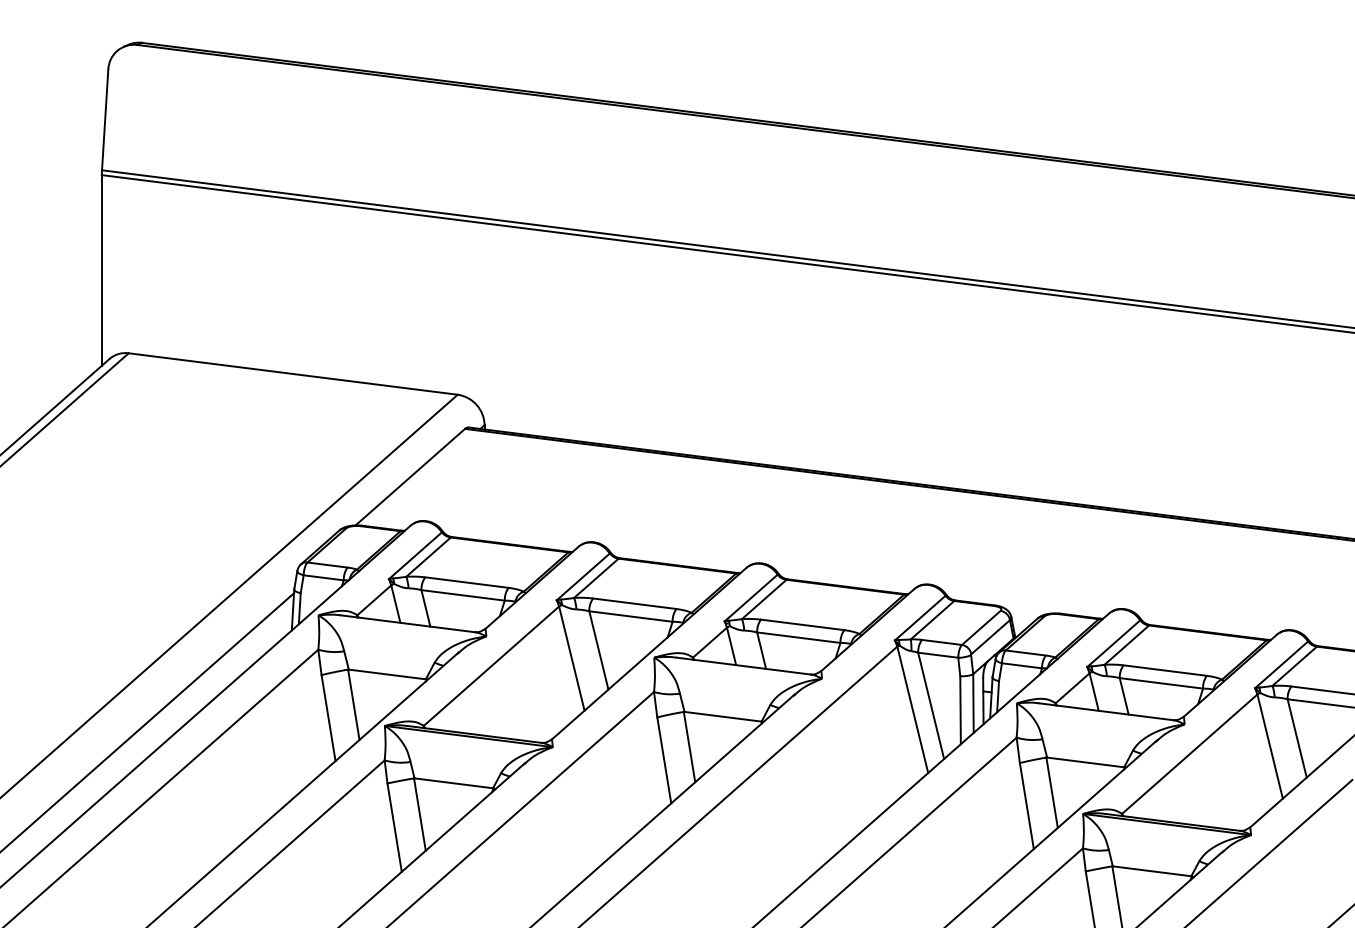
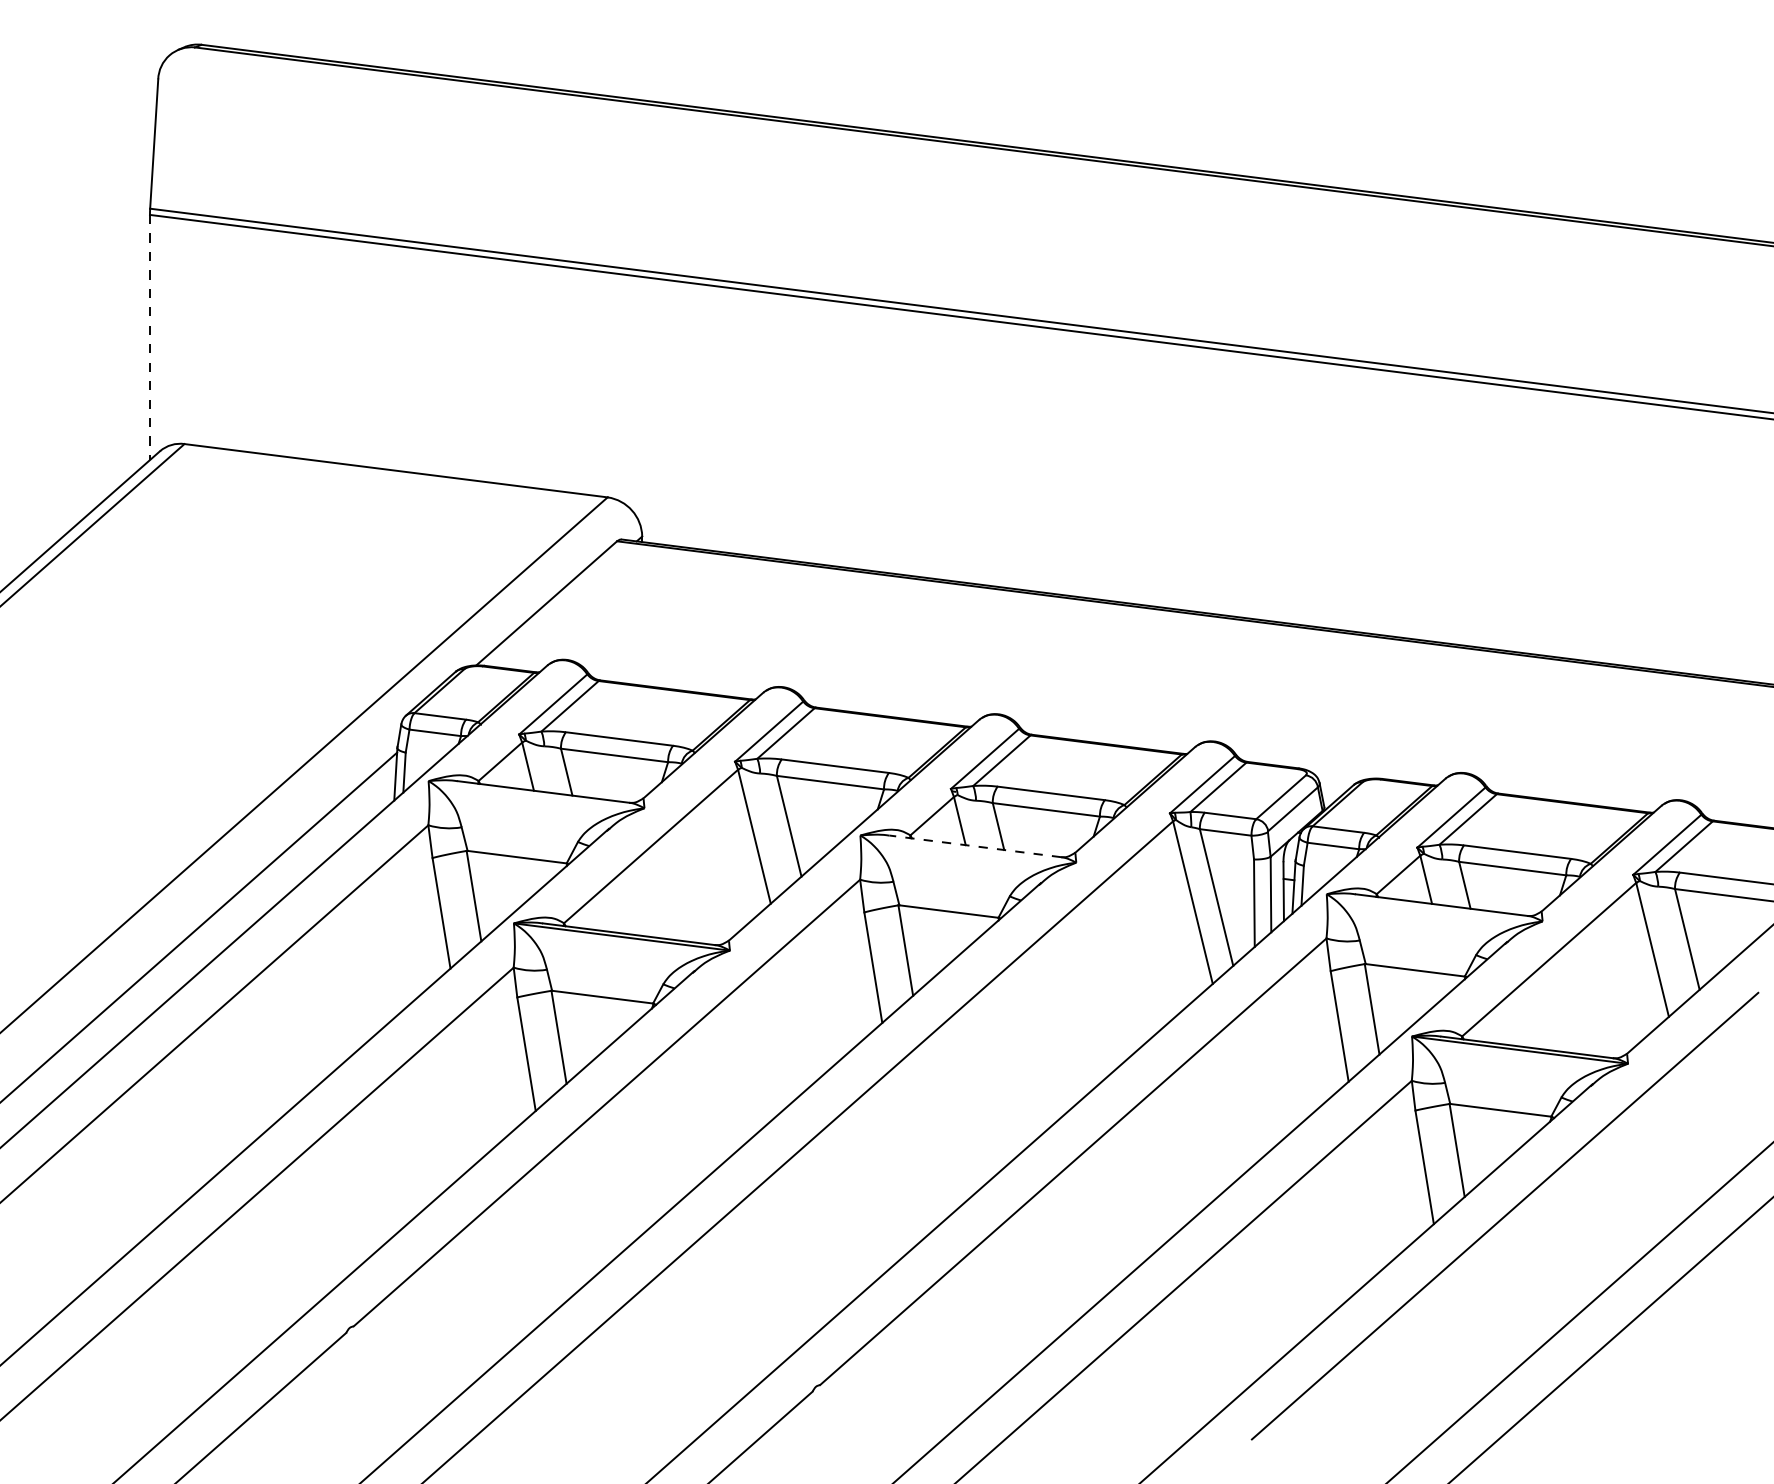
line: (101, 270) -> (149, 337), solid -> dashed
line: (742, 666) -> (974, 846), solid -> dashed

